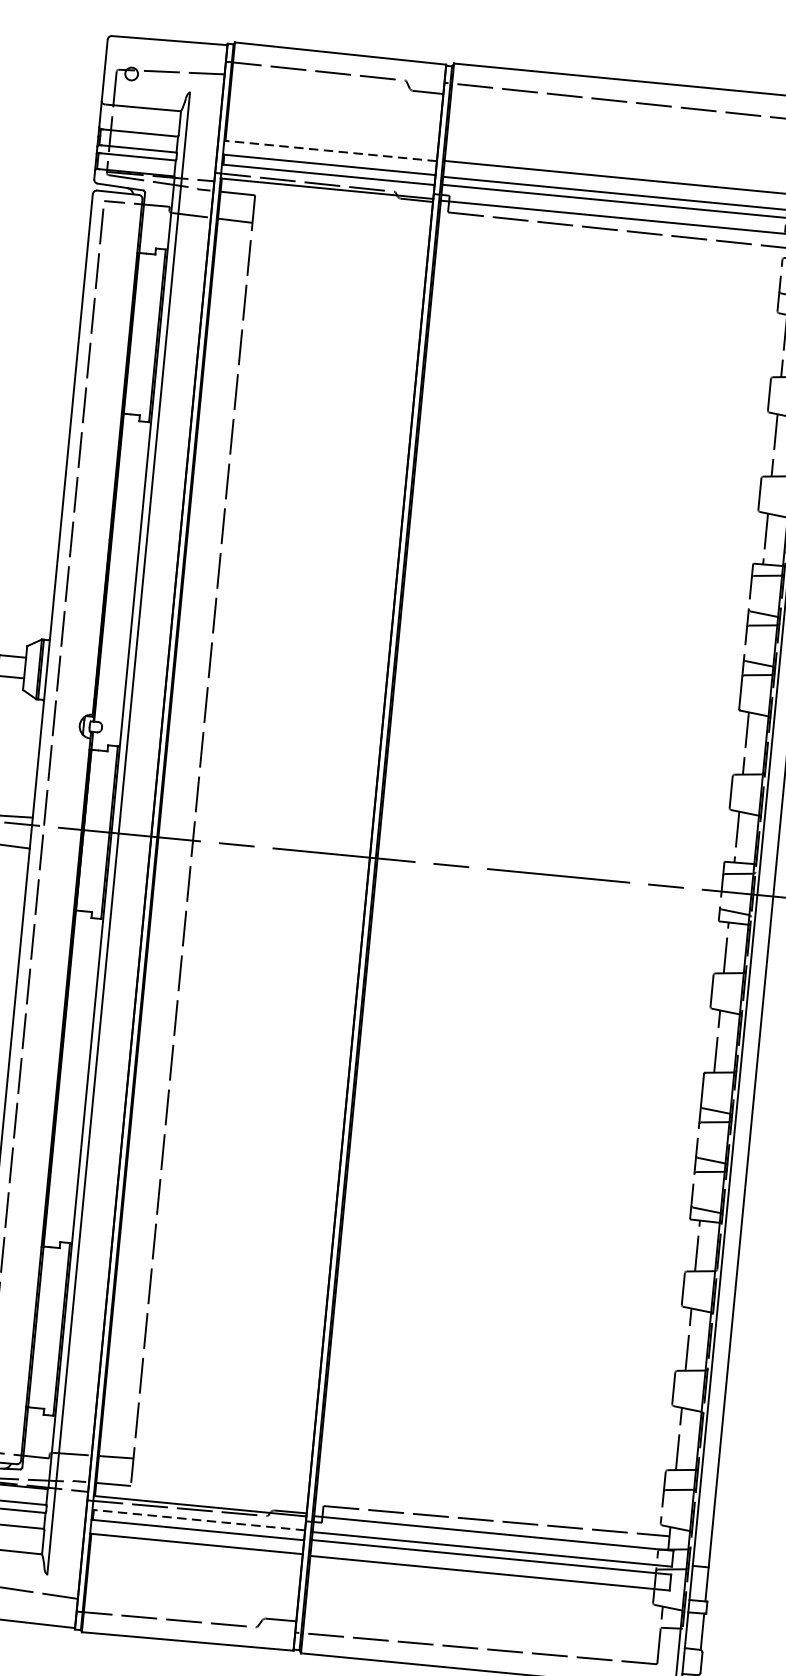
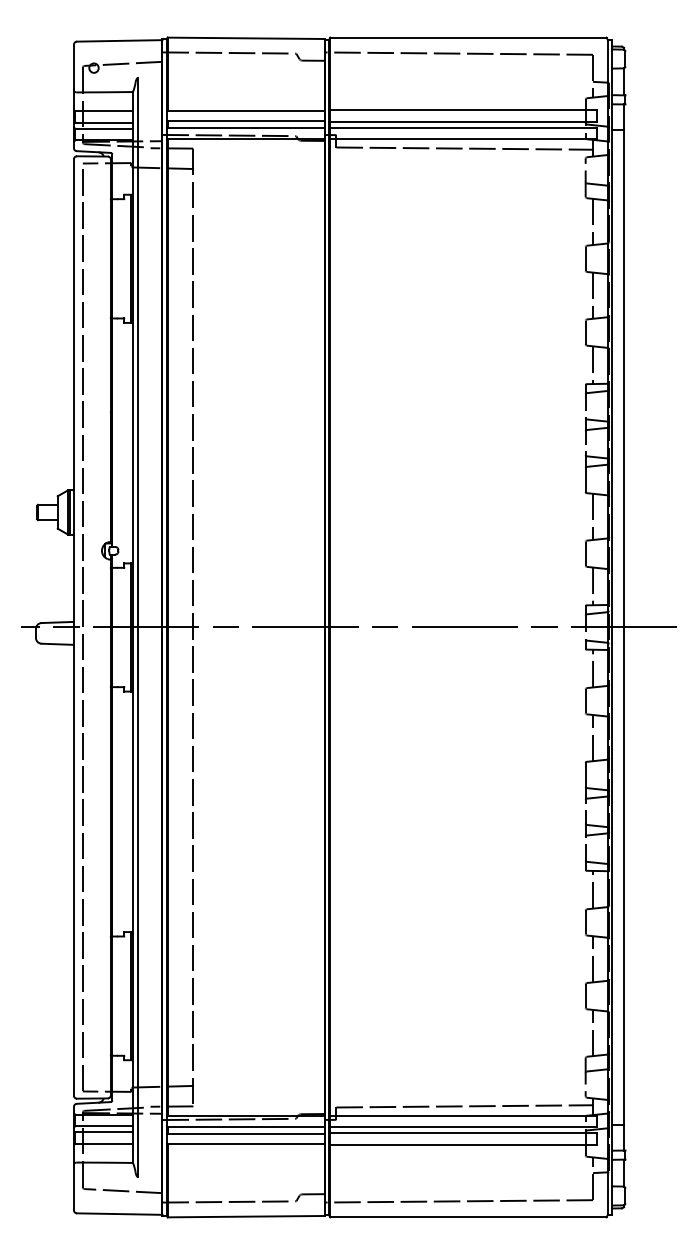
line: (330, 150) -> (245, 110), dashed -> solid
line: (198, 1519) -> (245, 1126), dashed -> solid

